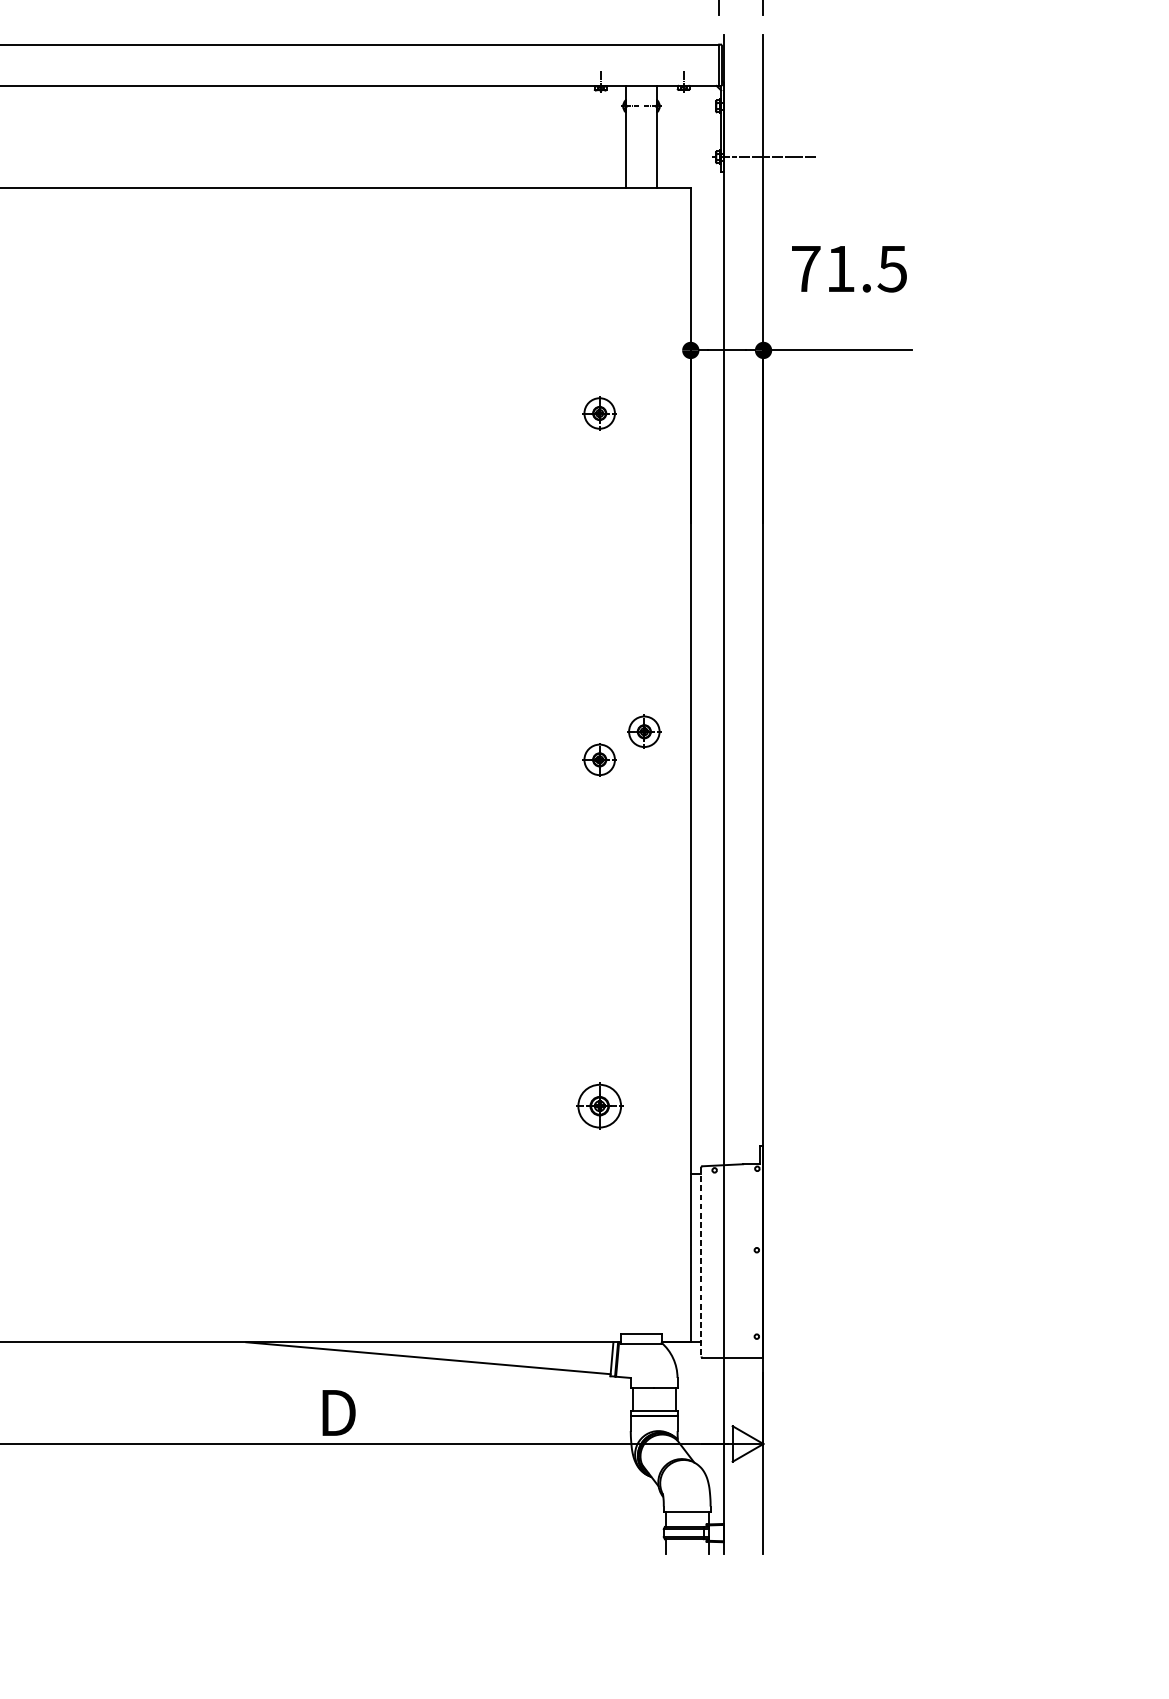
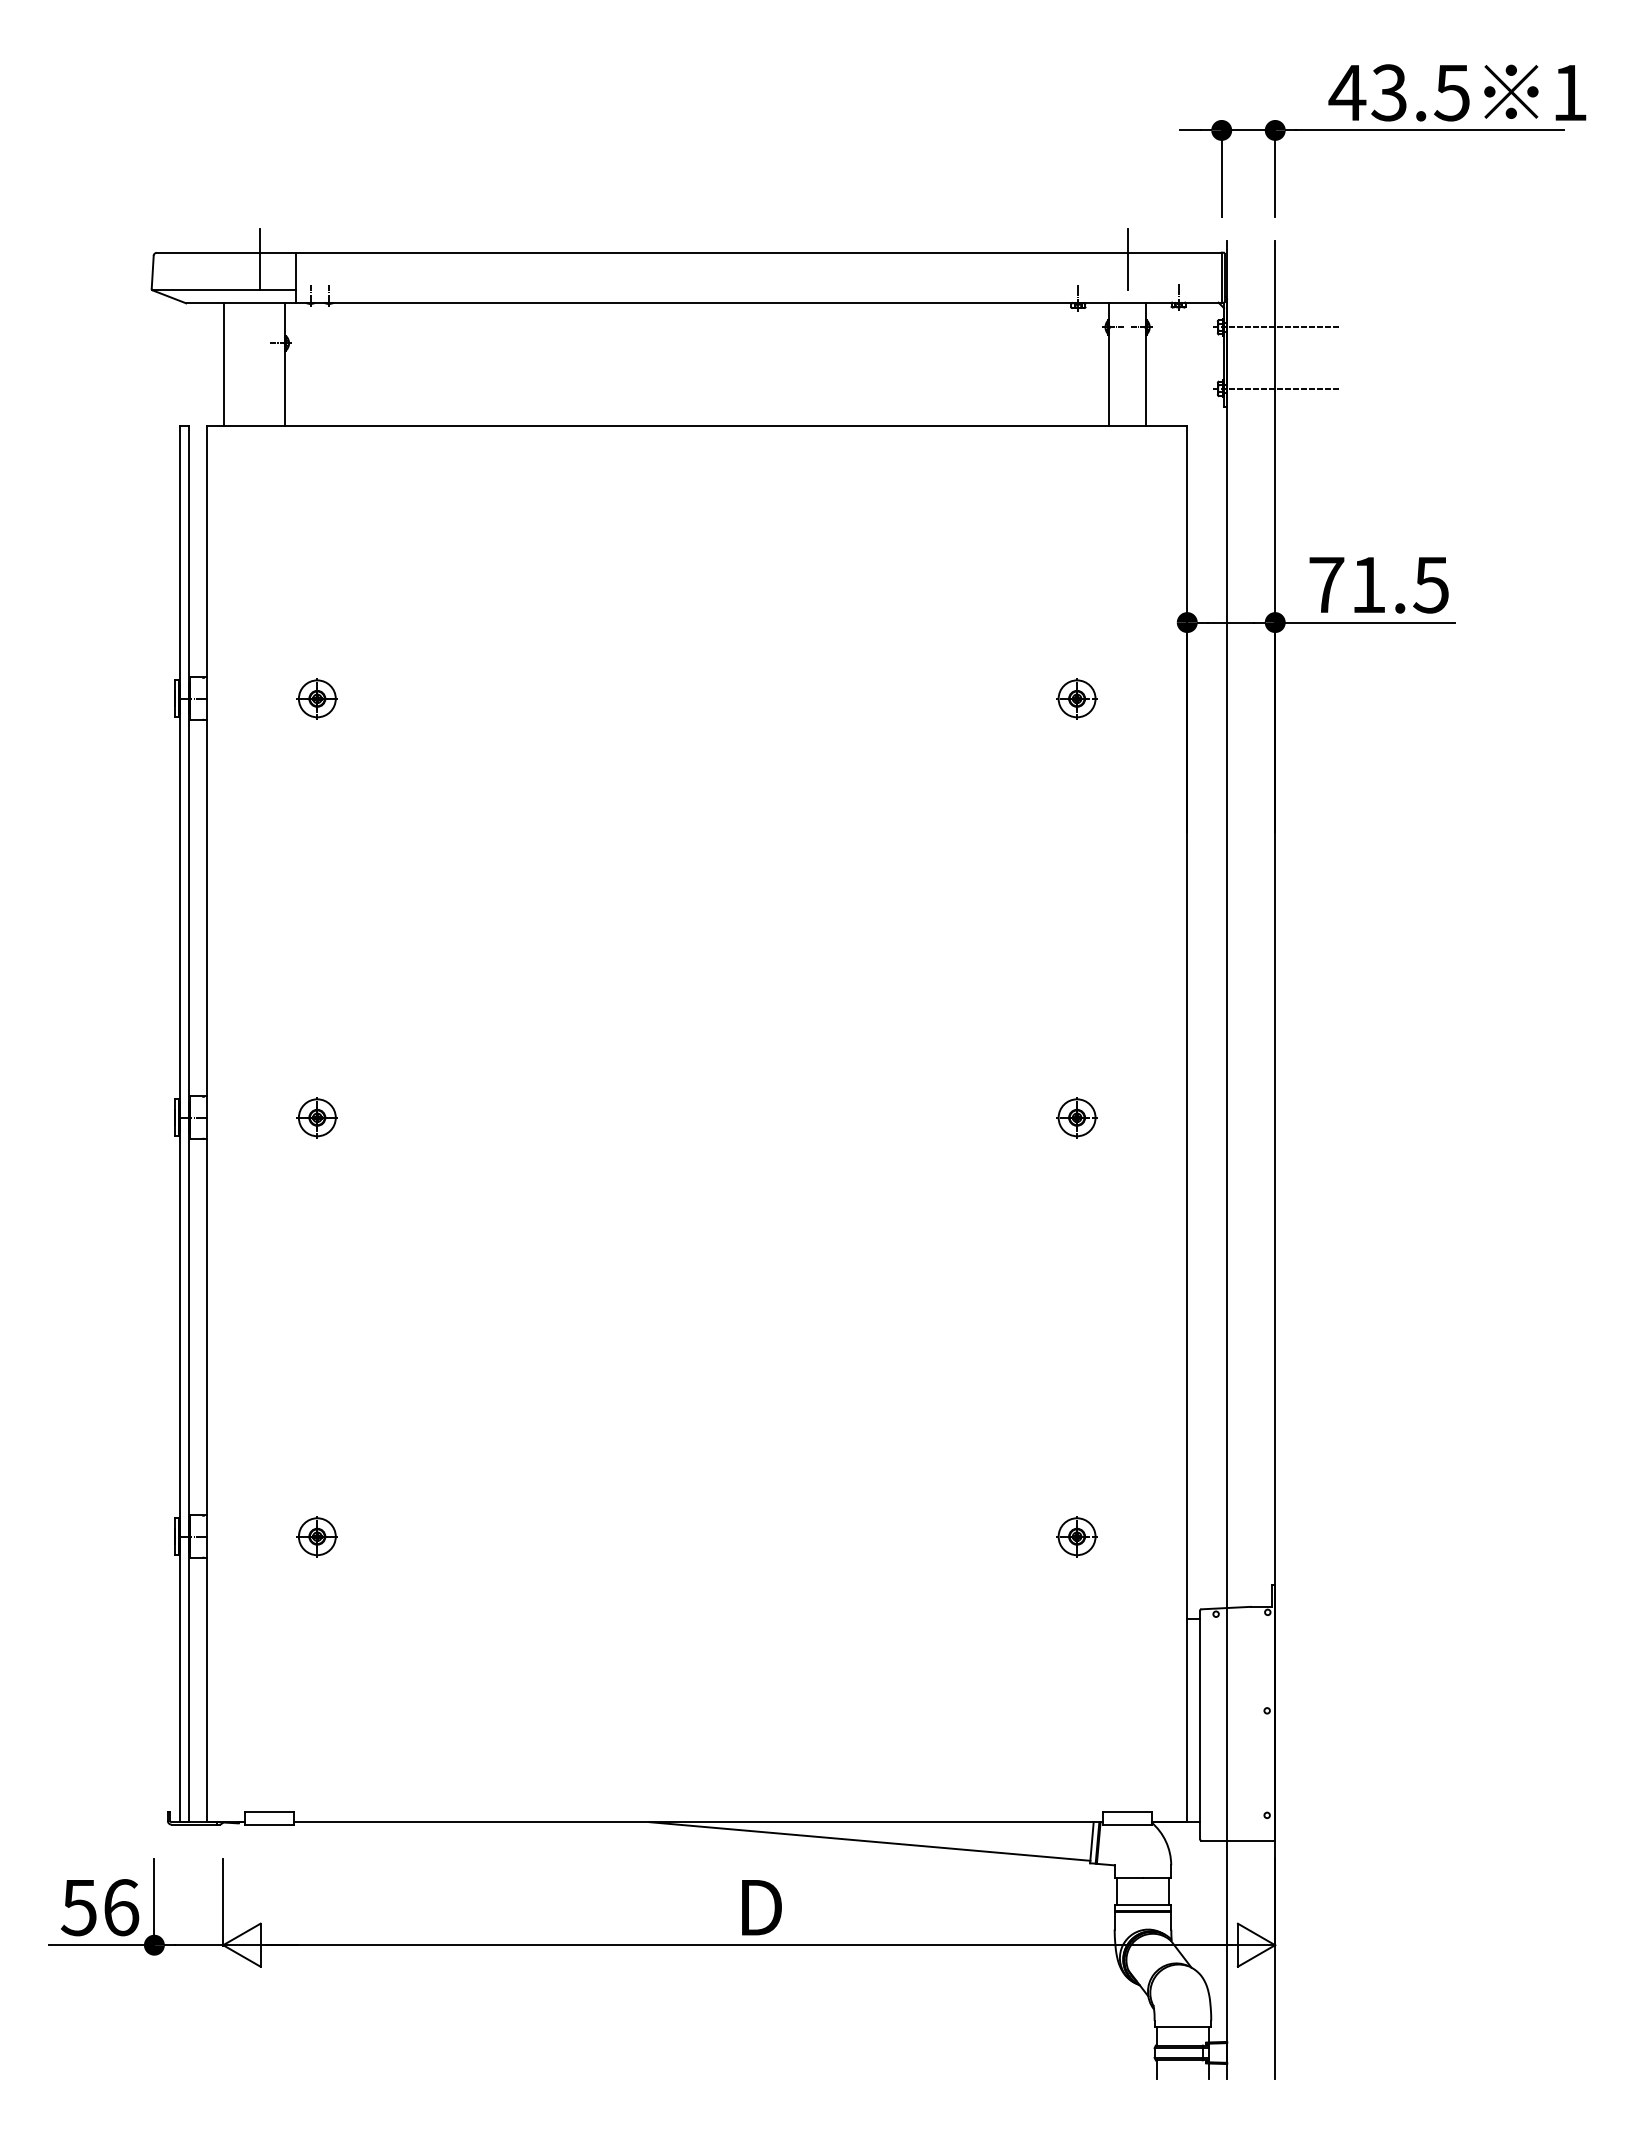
line: (641, 50) -> (1127, 259), added
line: (764, 106) -> (1276, 327), added
text: (848, 269) -> (1378, 585), moved
part: (643, 731) -> (1130, 1083), removed
part: (599, 1106) -> (1076, 1536), size x0.71
line: (701, 1262) -> (1200, 1725), dashed -> solid

